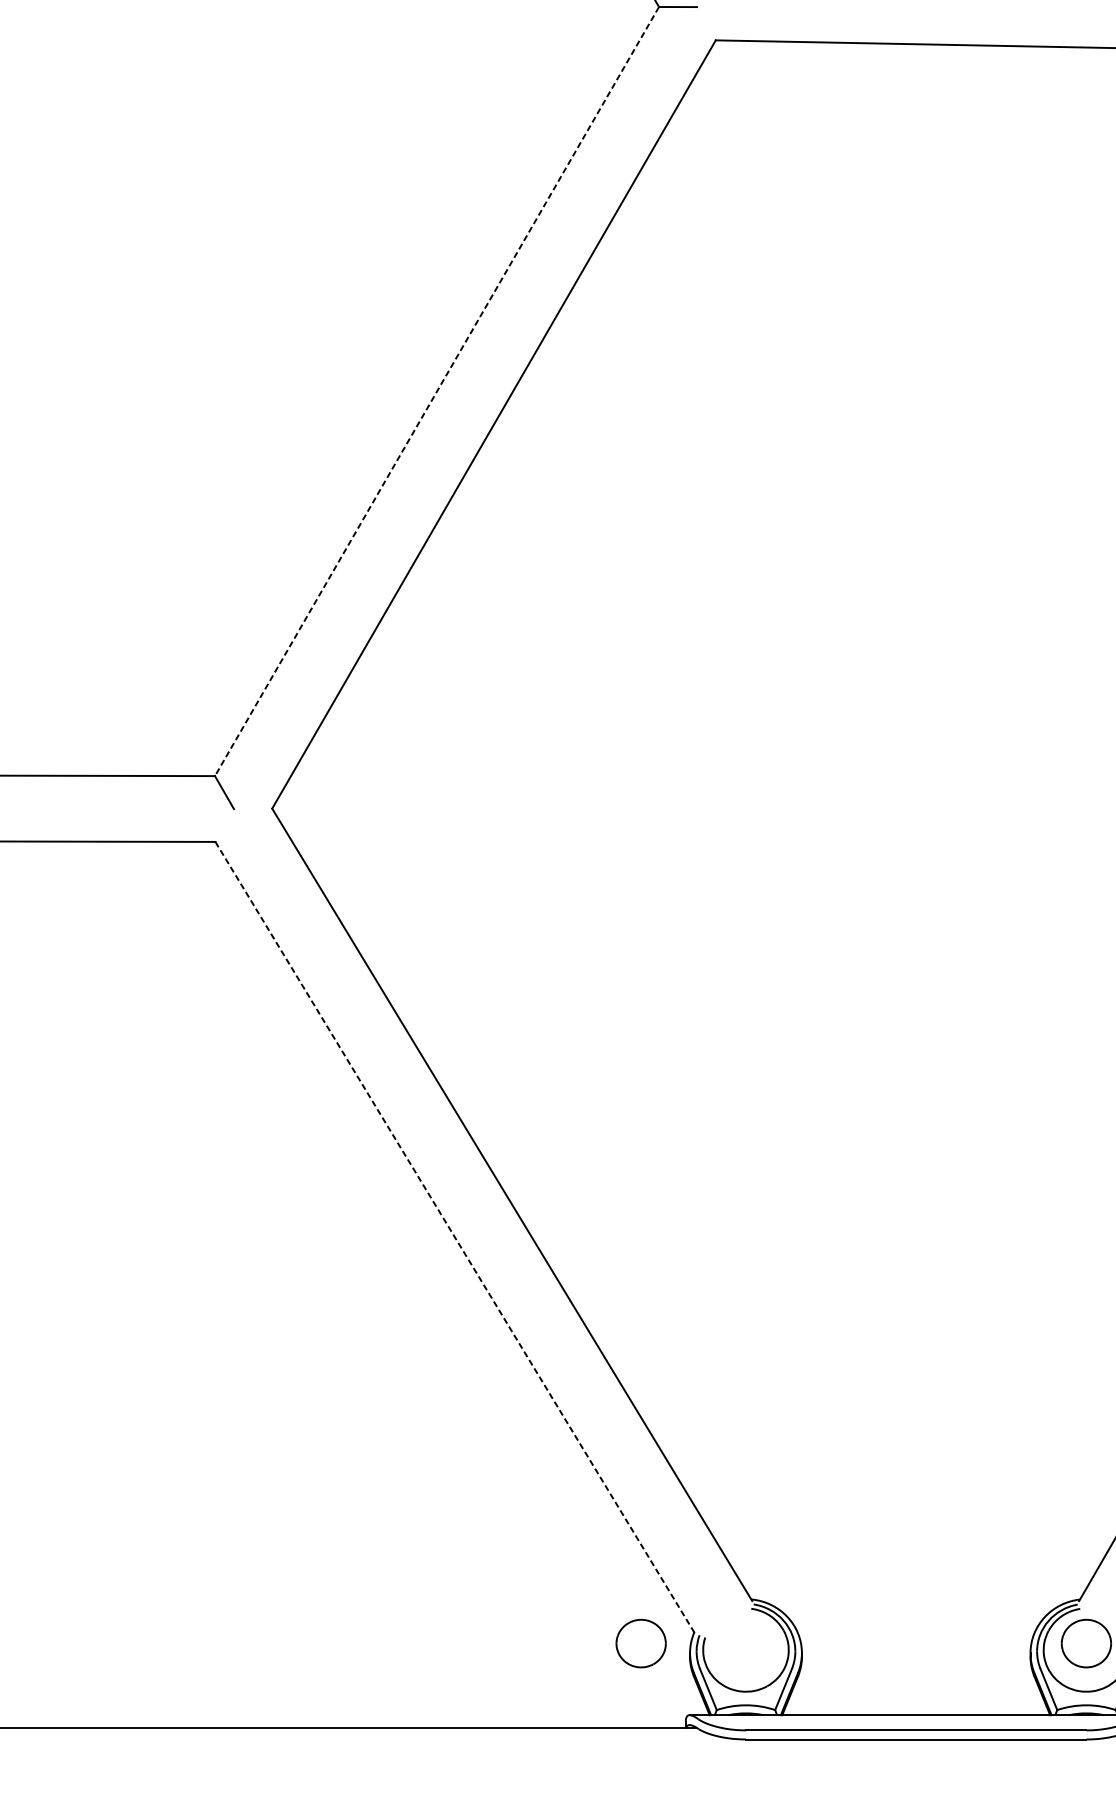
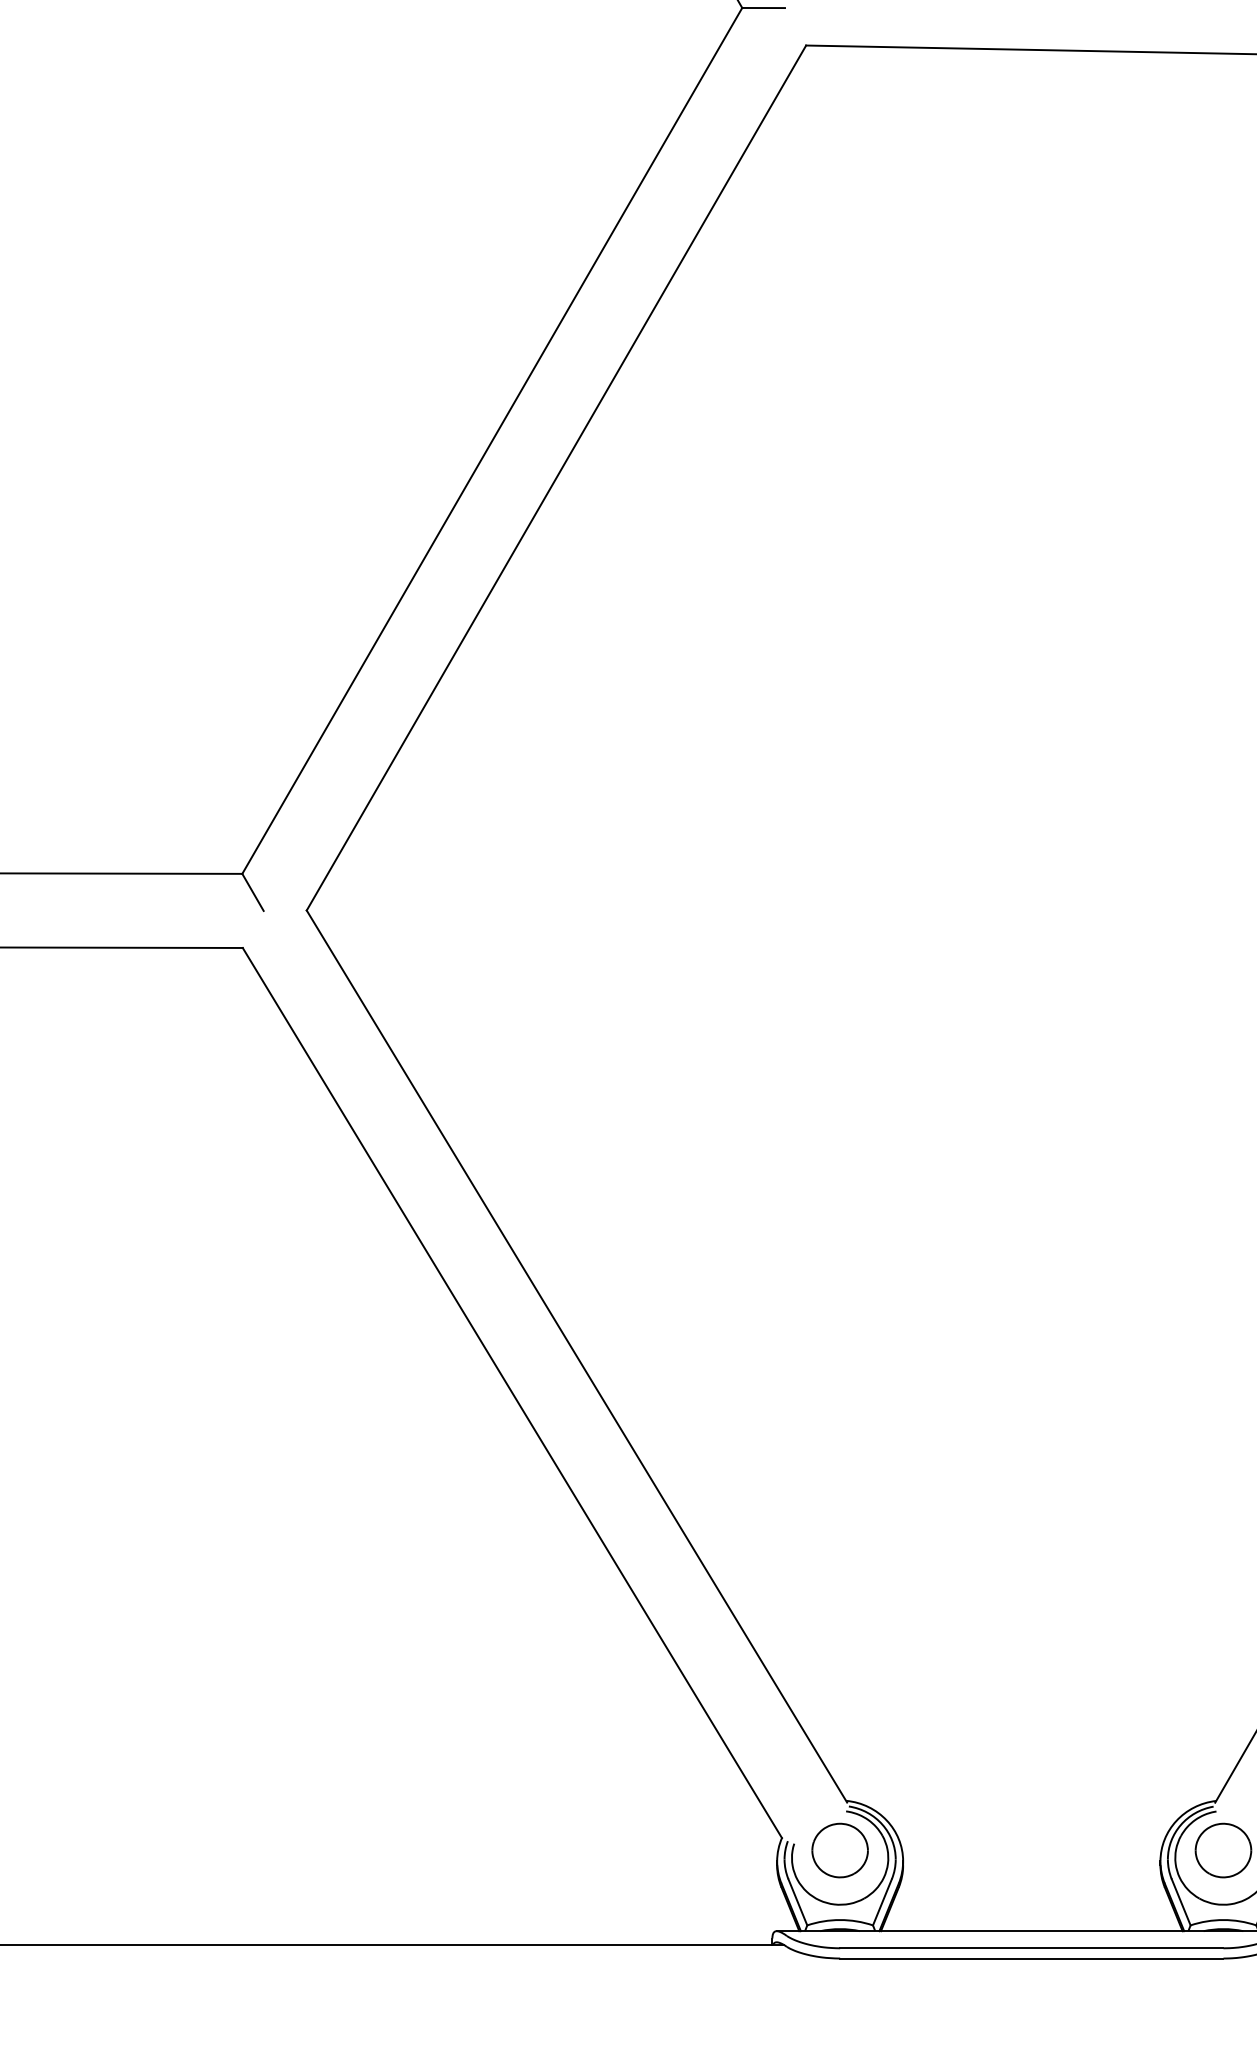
line: (437, 391) -> (492, 440), dashed -> solid
line: (454, 1237) -> (512, 1393), dashed -> solid
part: (640, 1643) -> (839, 1850), moved

